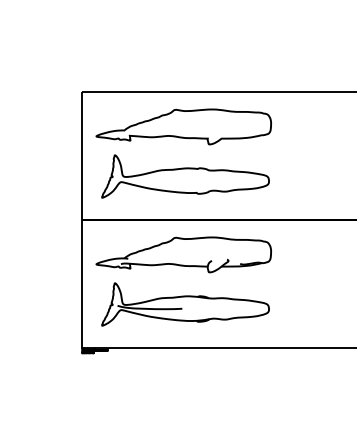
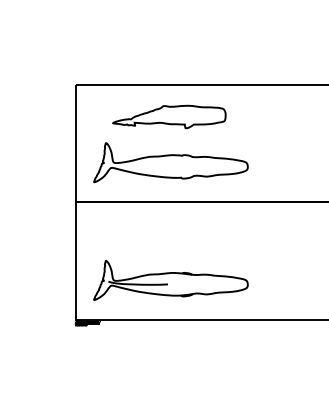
part: (183, 126) -> (169, 116), size x0.7
part: (183, 254) -> (169, 234), removed

